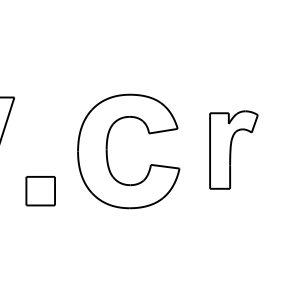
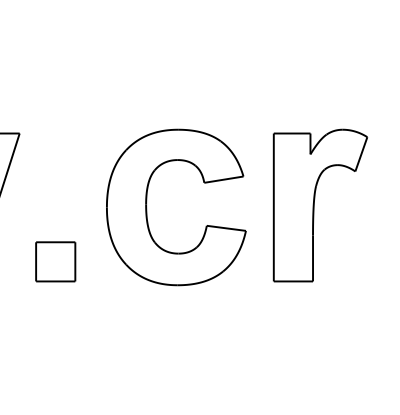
part: (233, 149) -> (319, 204), size x1.43

